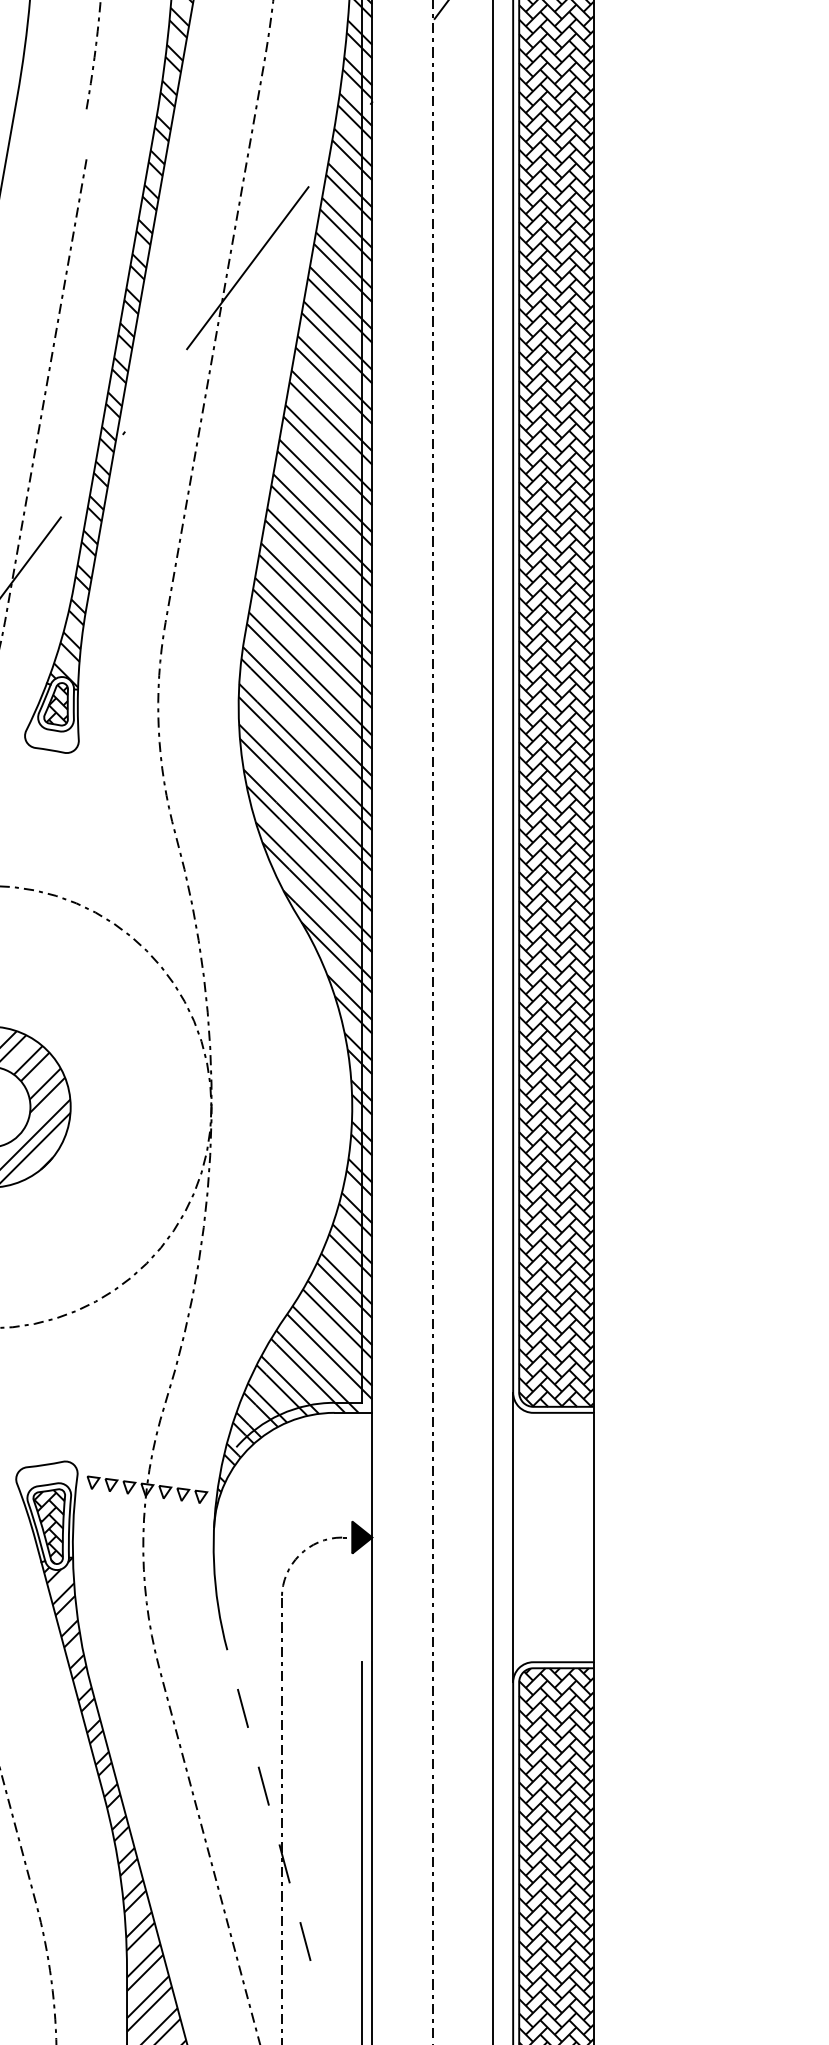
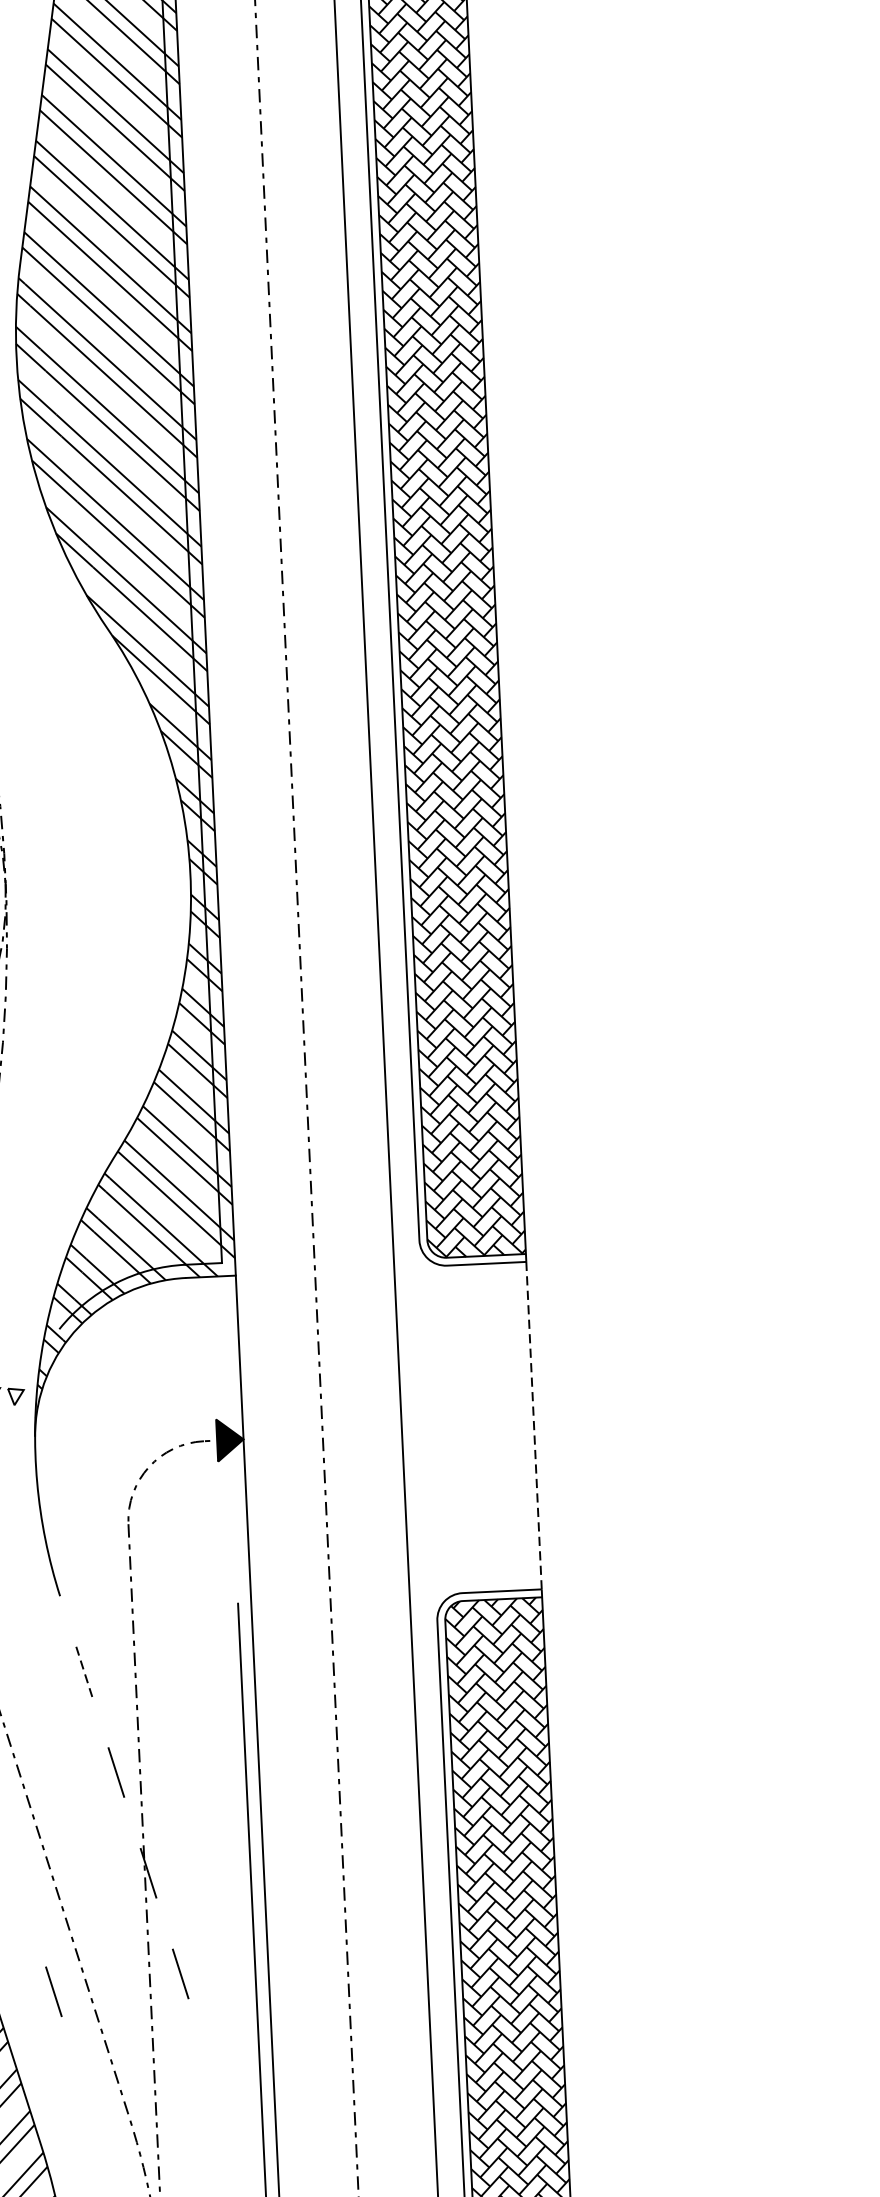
line: (513, 1537) -> (428, 1430), removed
line: (593, 1537) -> (533, 1425), solid -> dashed
line: (242, 1707) -> (83, 1670), solid -> dashed
line: (208, 1950) -> (53, 1991), added

